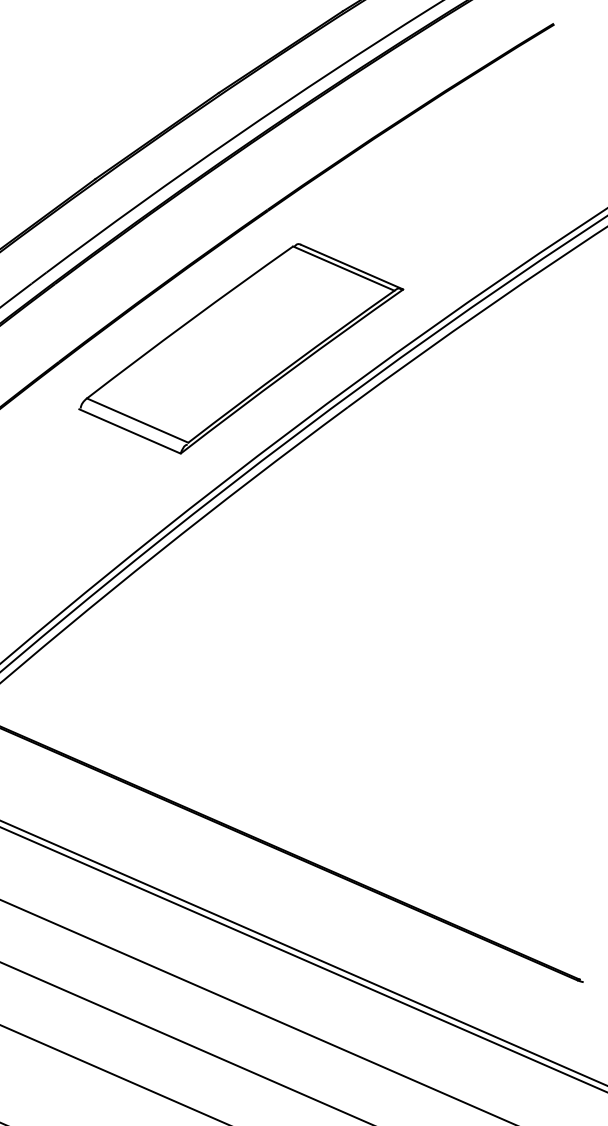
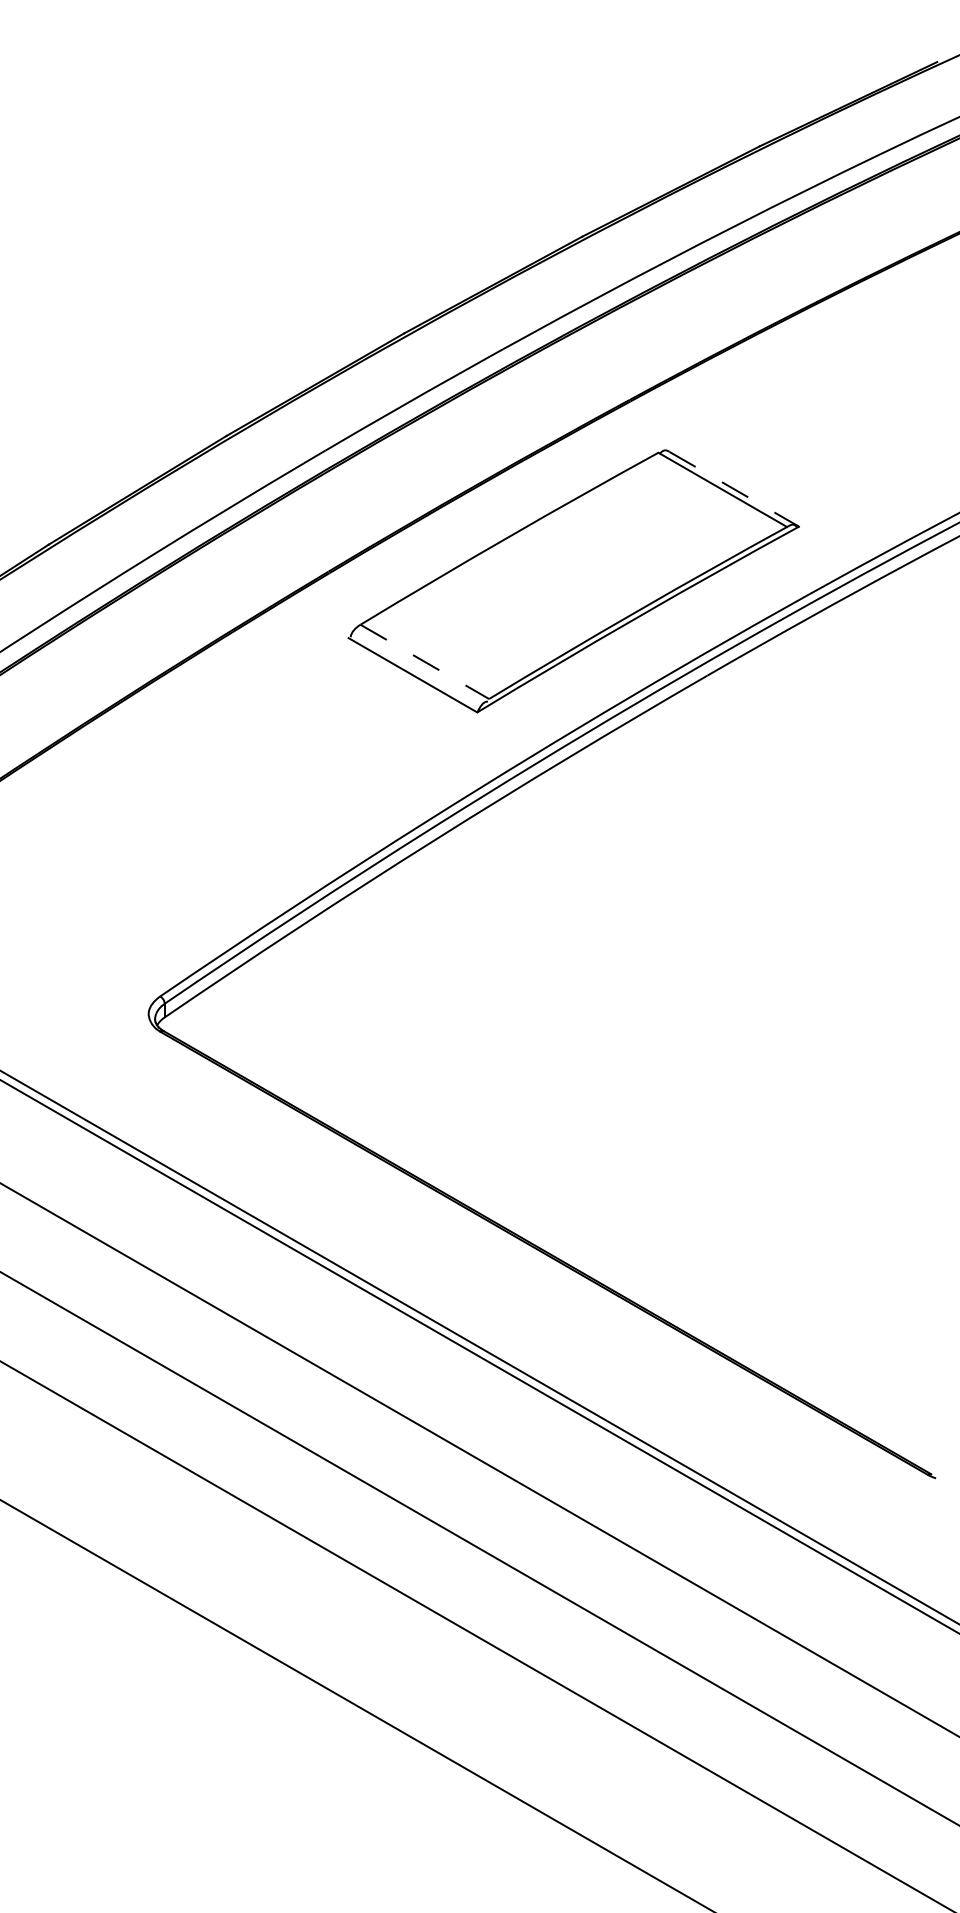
line: (352, 267) -> (734, 489), solid -> dashed
line: (138, 420) -> (425, 662), solid -> dashed

